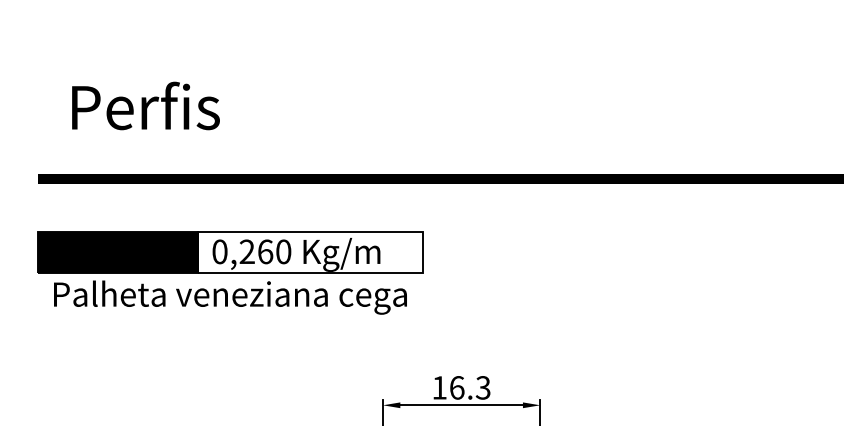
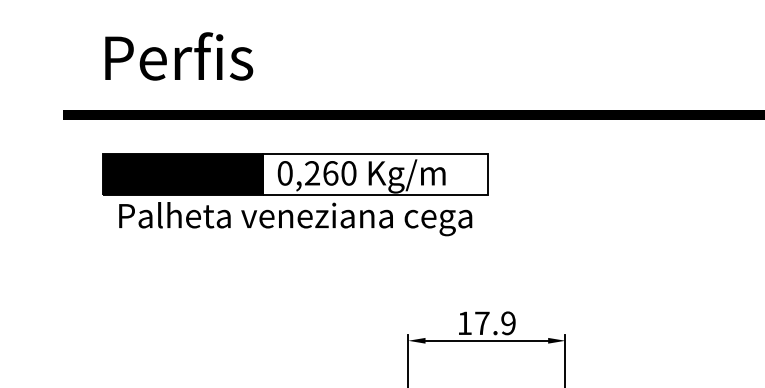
text: (145, 105) -> (178, 55), moved
part: (230, 272) -> (295, 193), moved
text: (470, 387) -> (495, 322), 16.3 -> 17.9

